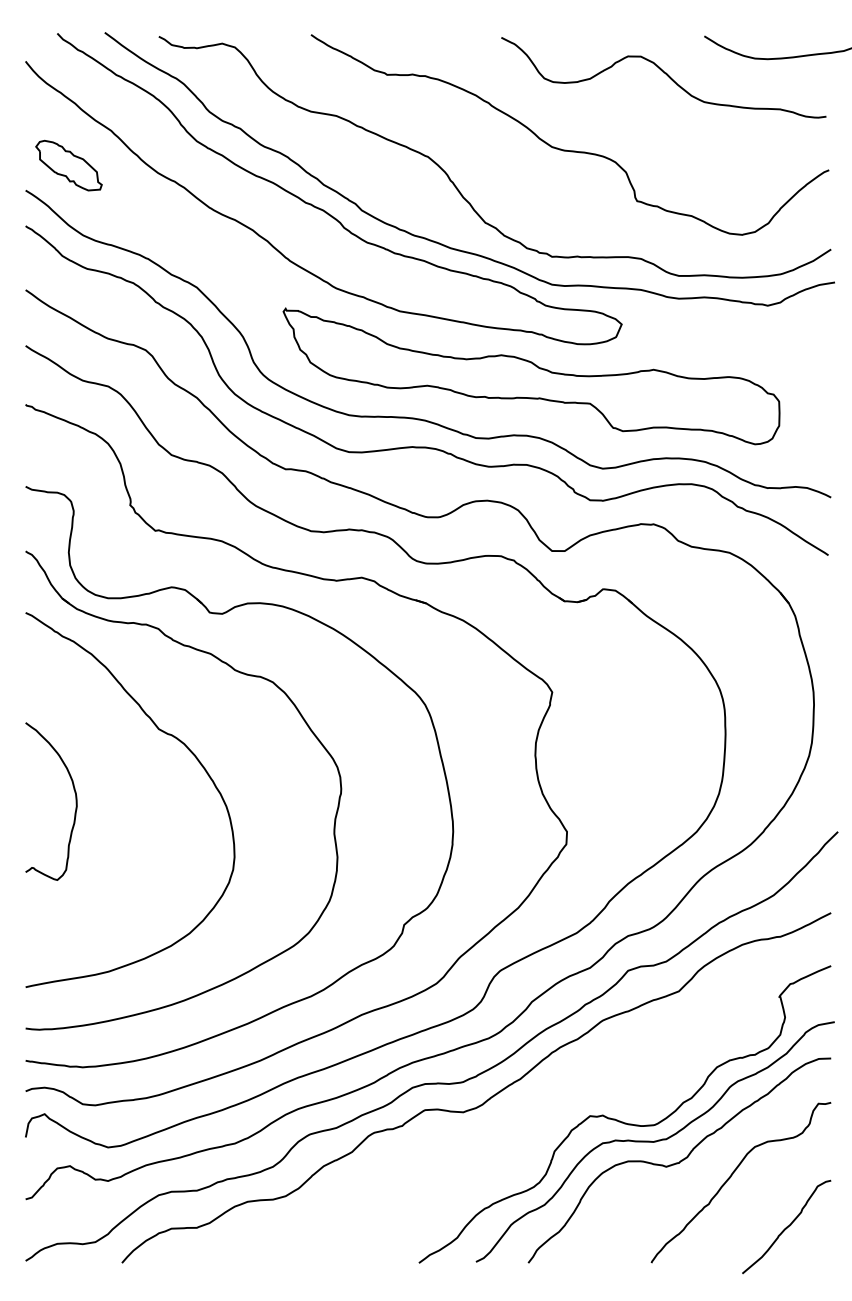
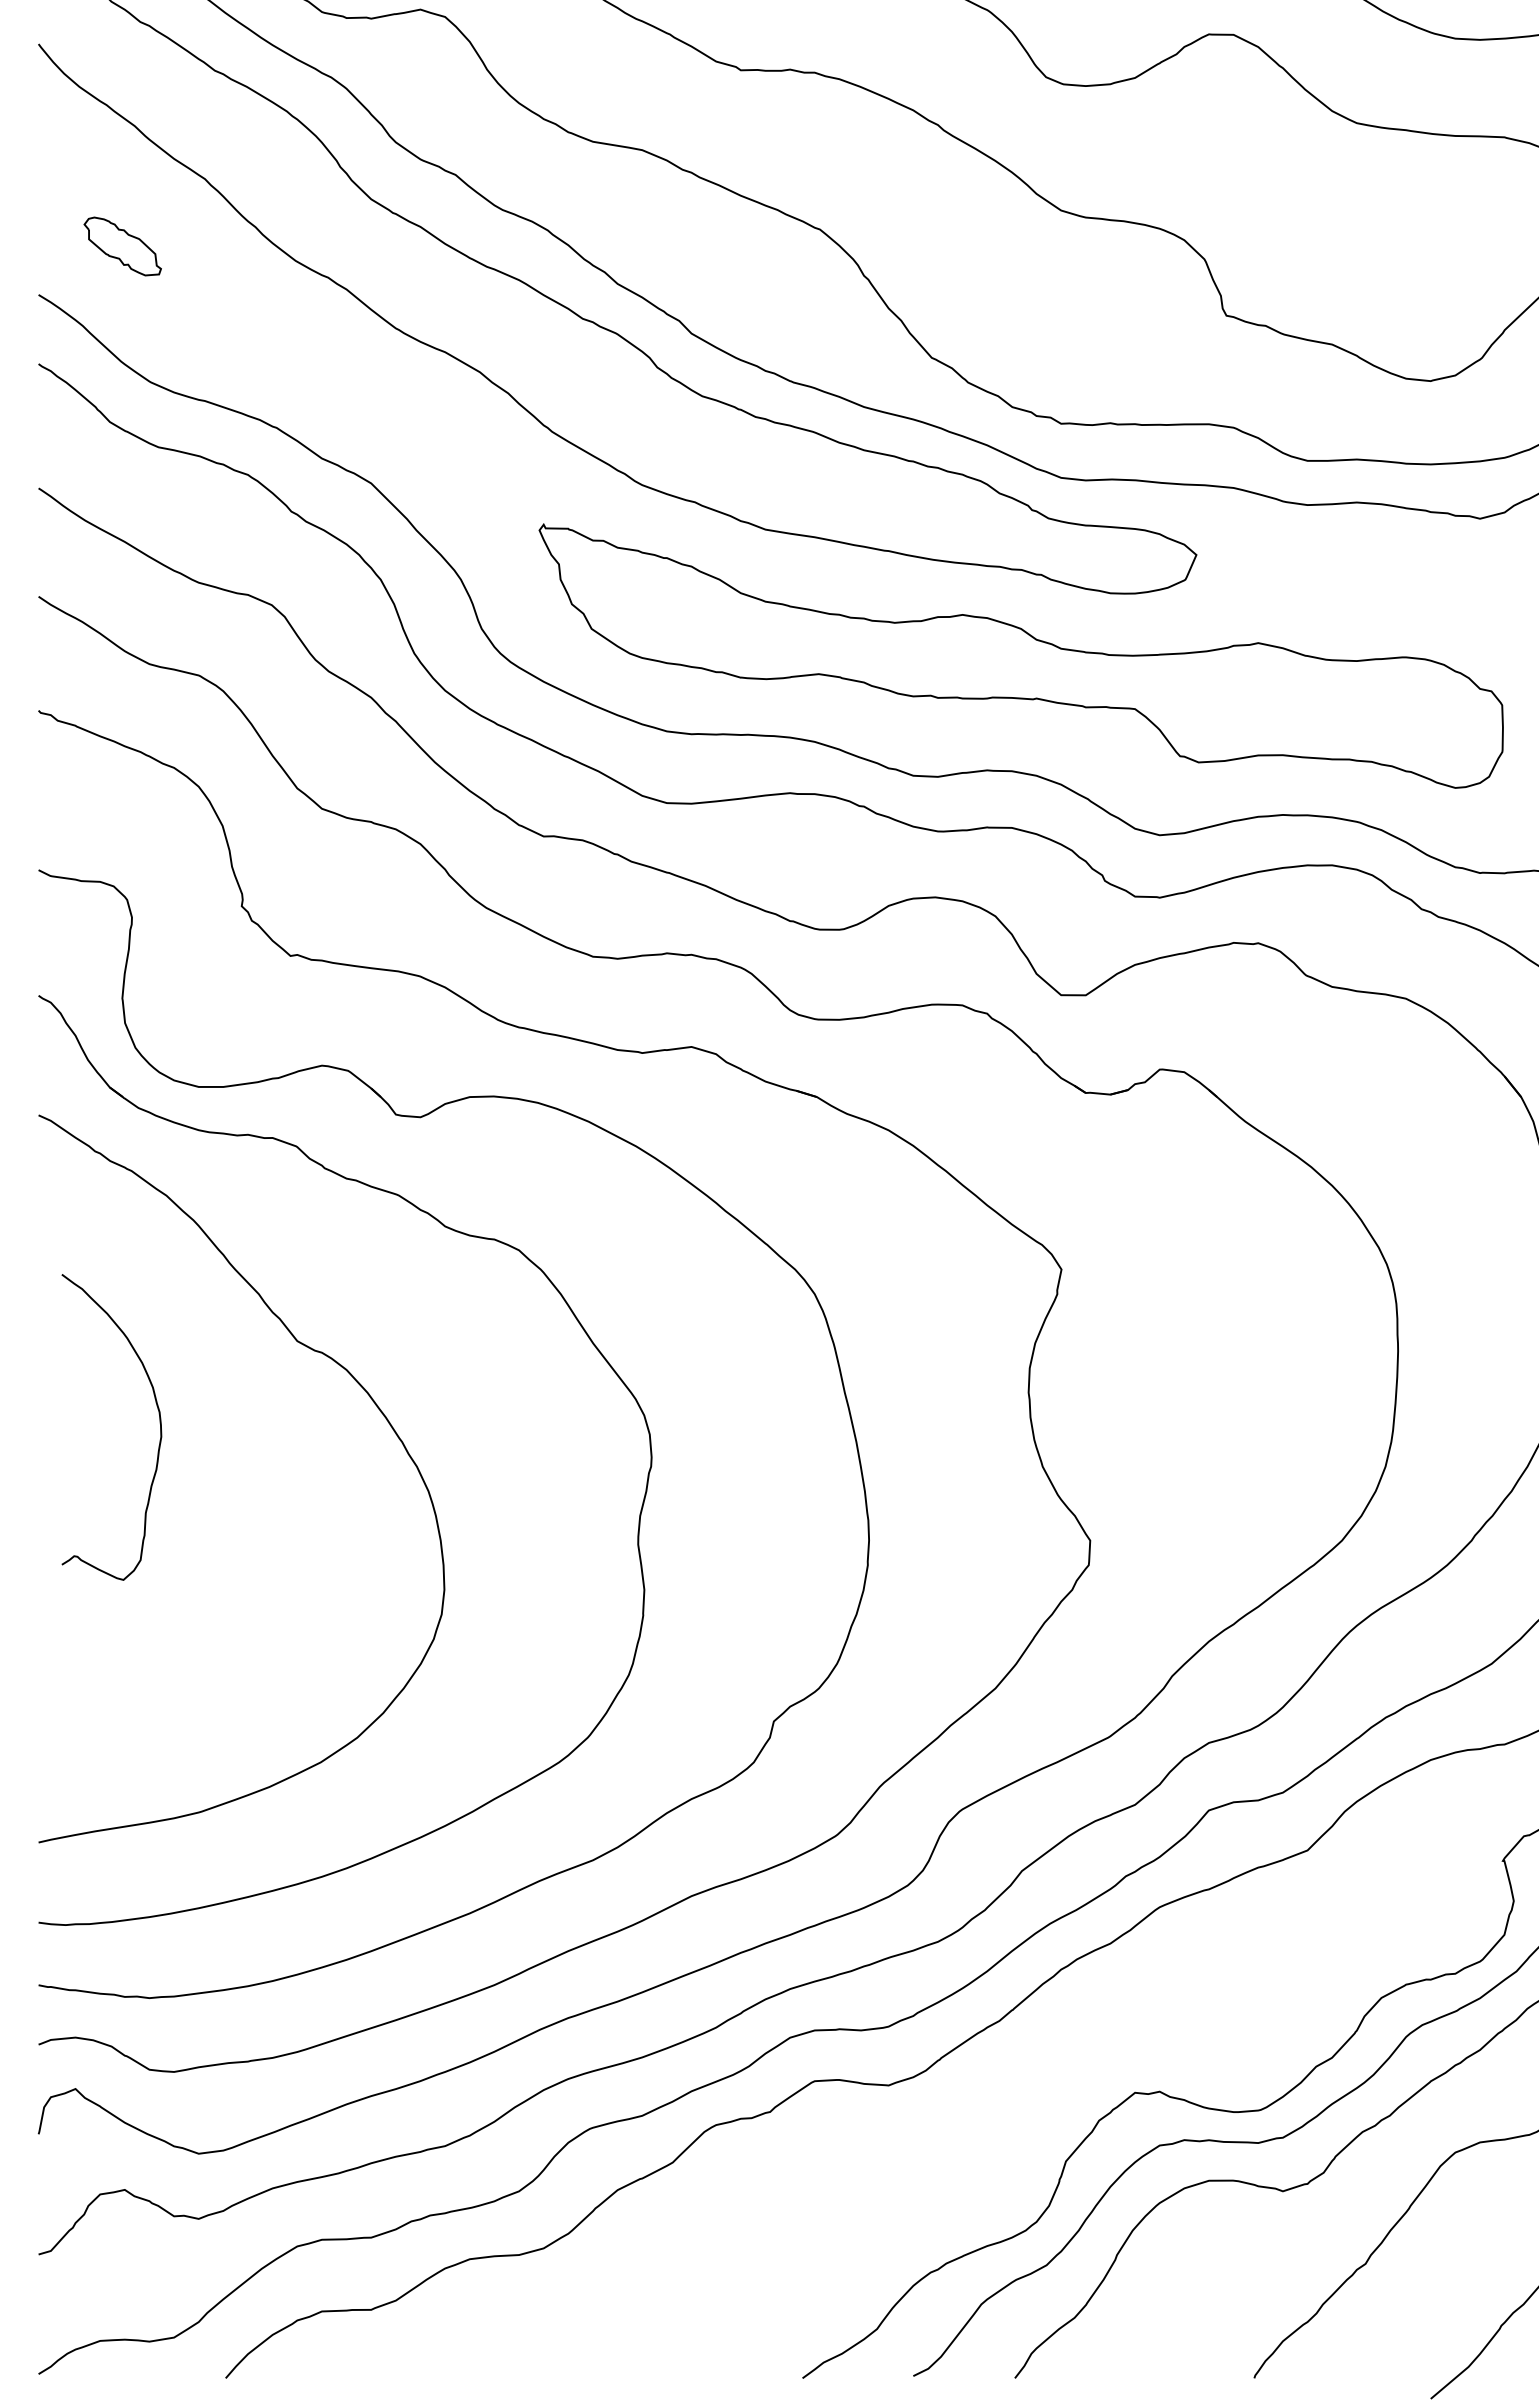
part: (68, 165) -> (121, 246), size x0.6
curve: (75, 801) -> (158, 1427), moved

